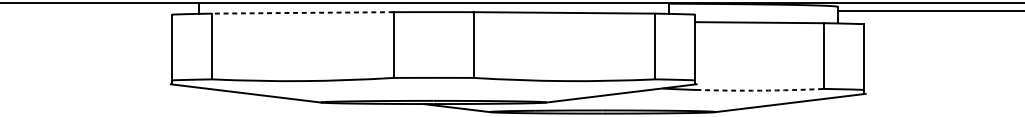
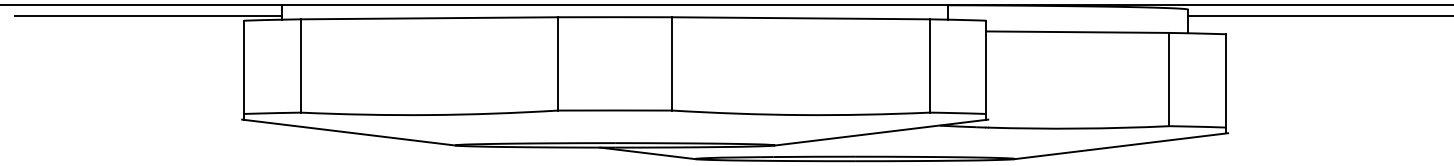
line: (104, 11) -> (148, 16), added
line: (302, 13) -> (429, 18), dashed -> solid
arc: (760, 90) -> (1078, 128), dashed -> solid

